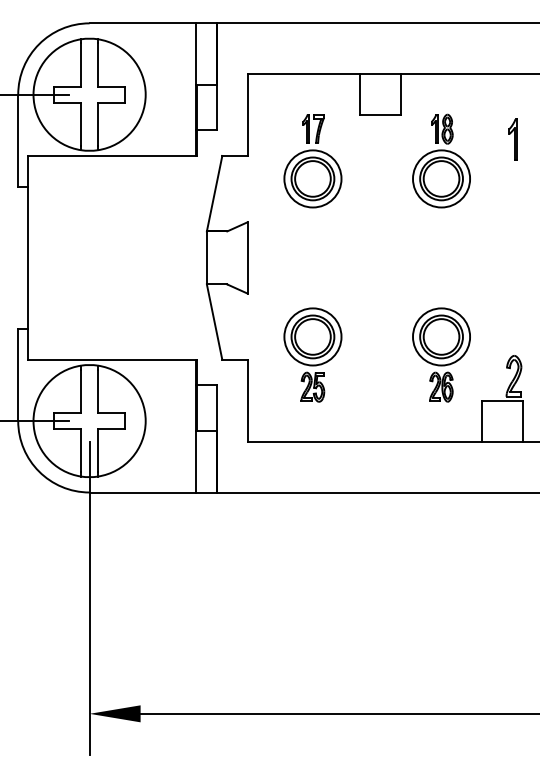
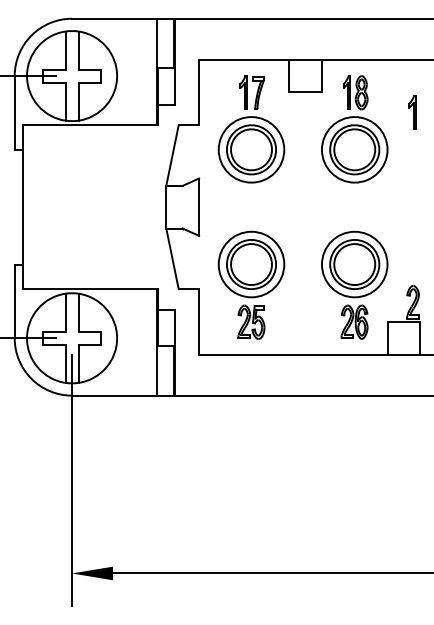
part: (312, 161) -> (251, 129), size x1.43
part: (441, 161) -> (354, 129), size x1.43
part: (312, 354) -> (251, 284), size x1.43
part: (441, 354) -> (354, 284), size x1.43

